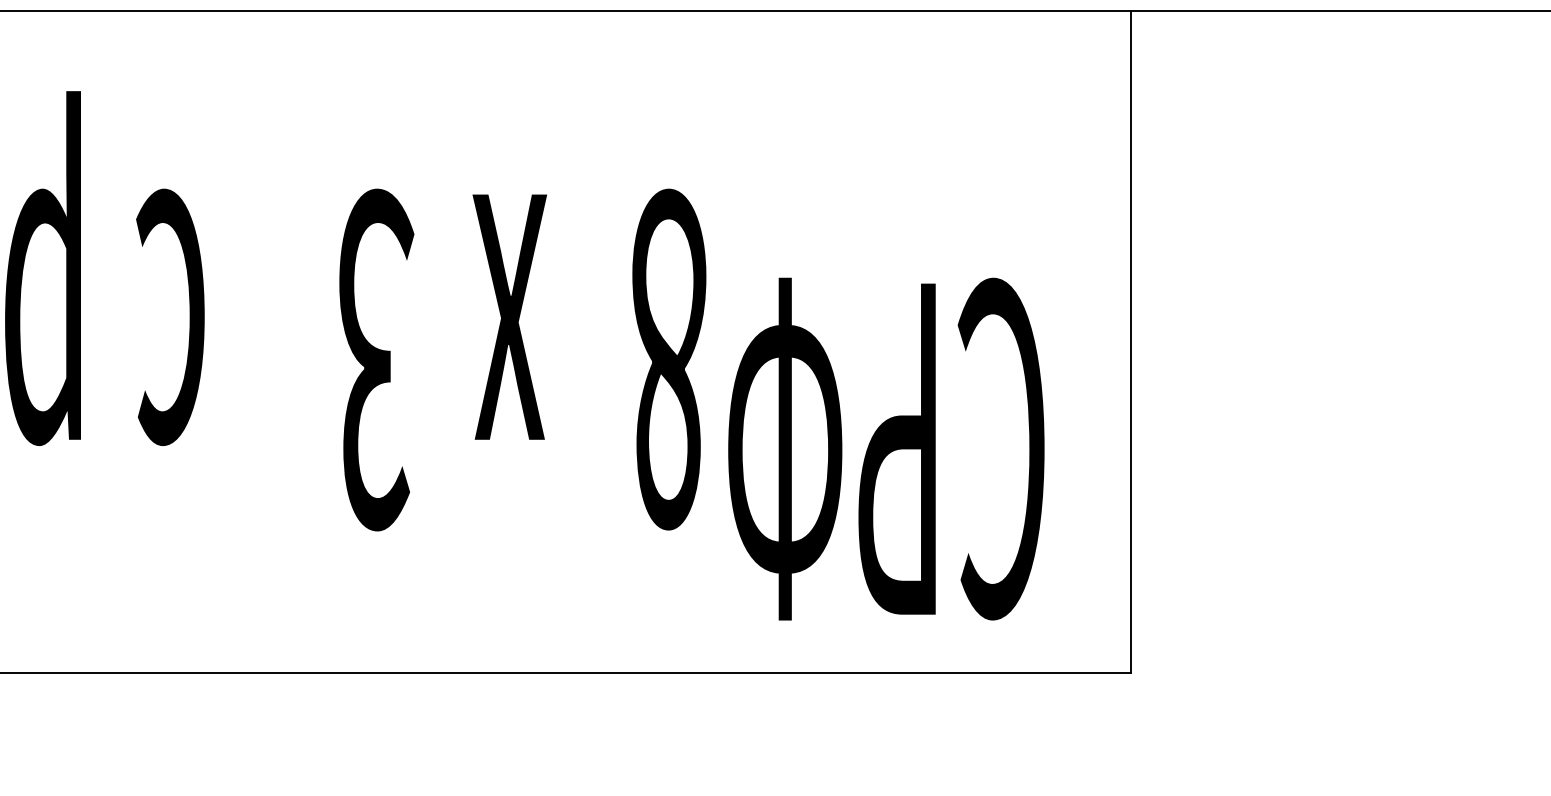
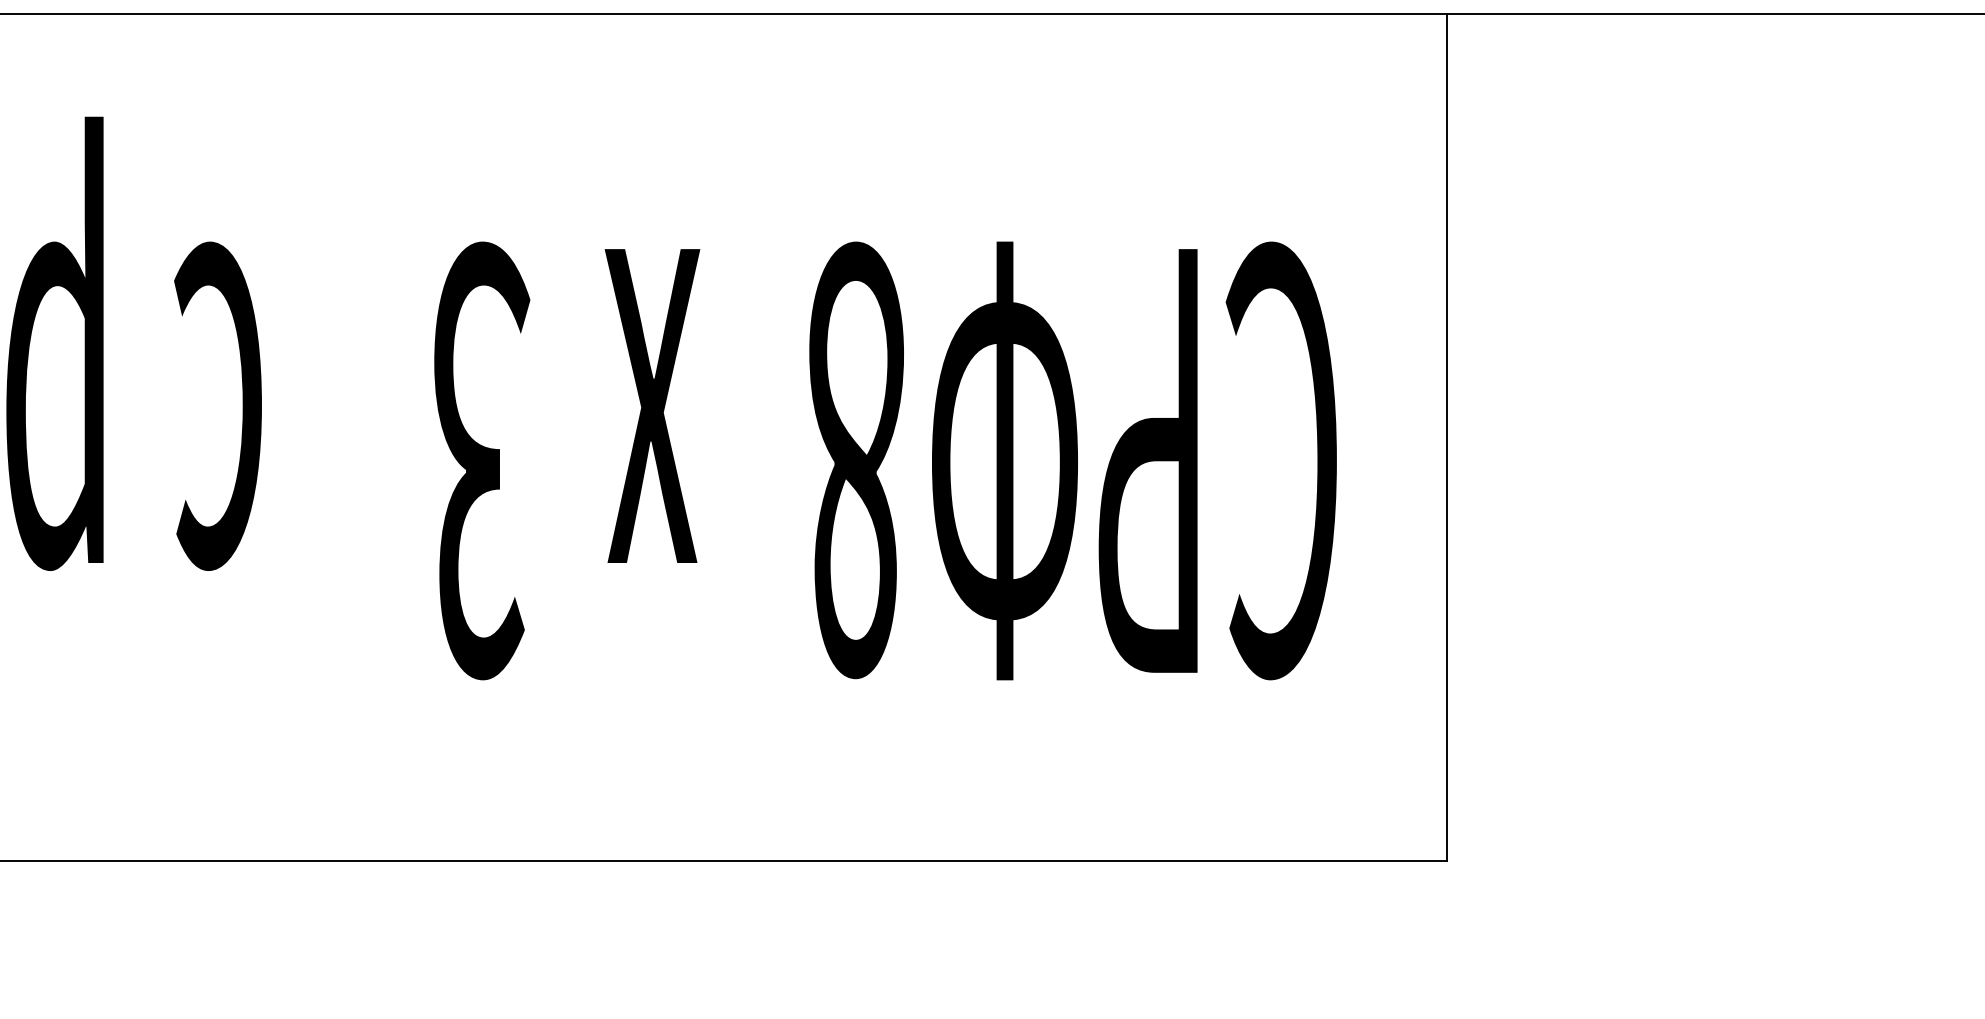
text: (886, 448) -> (1134, 460), moved

